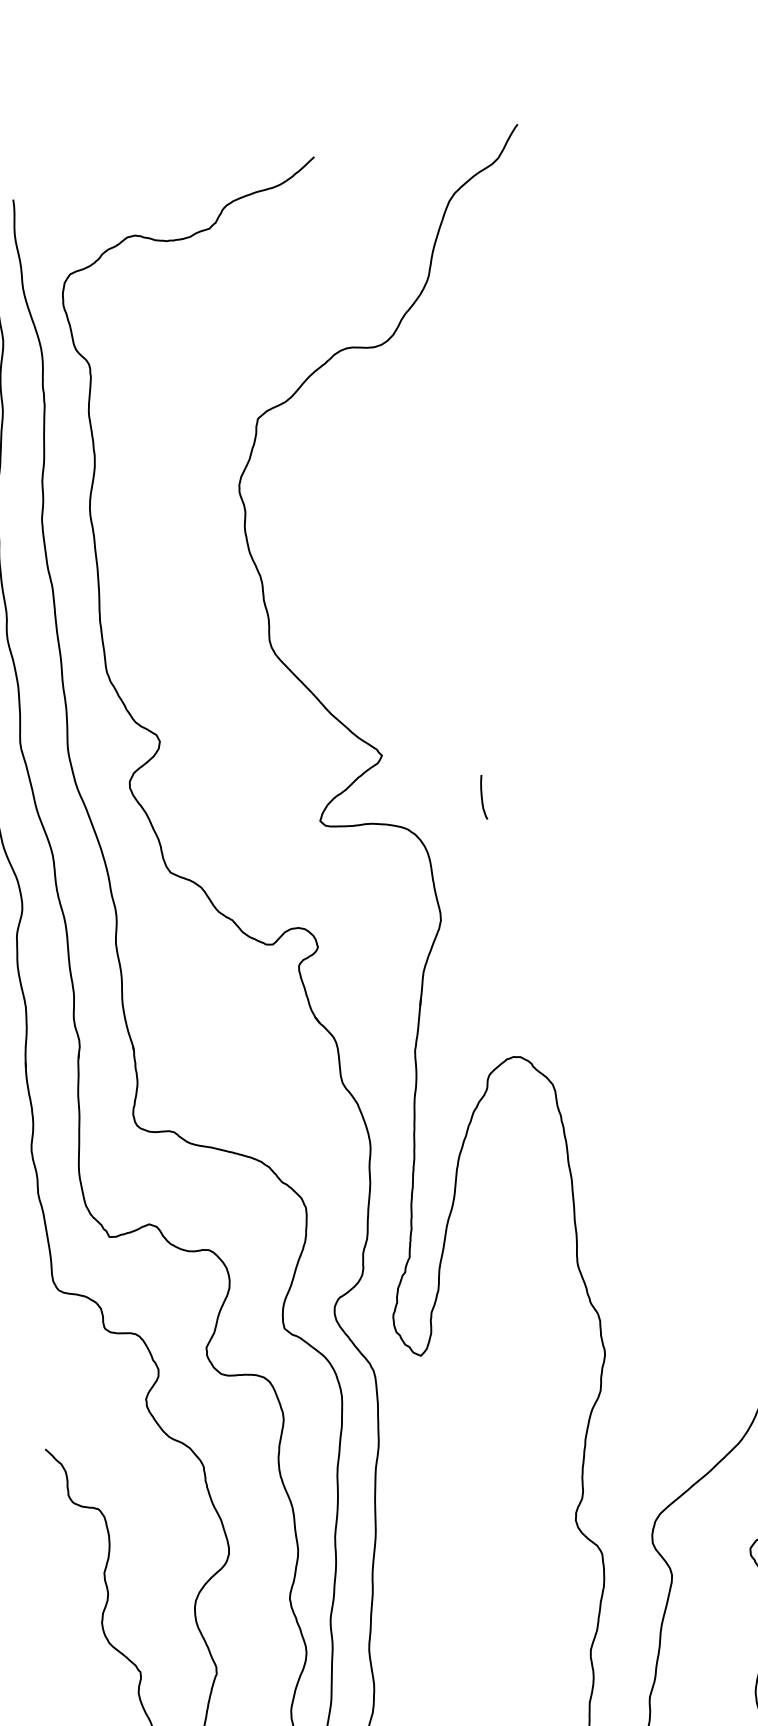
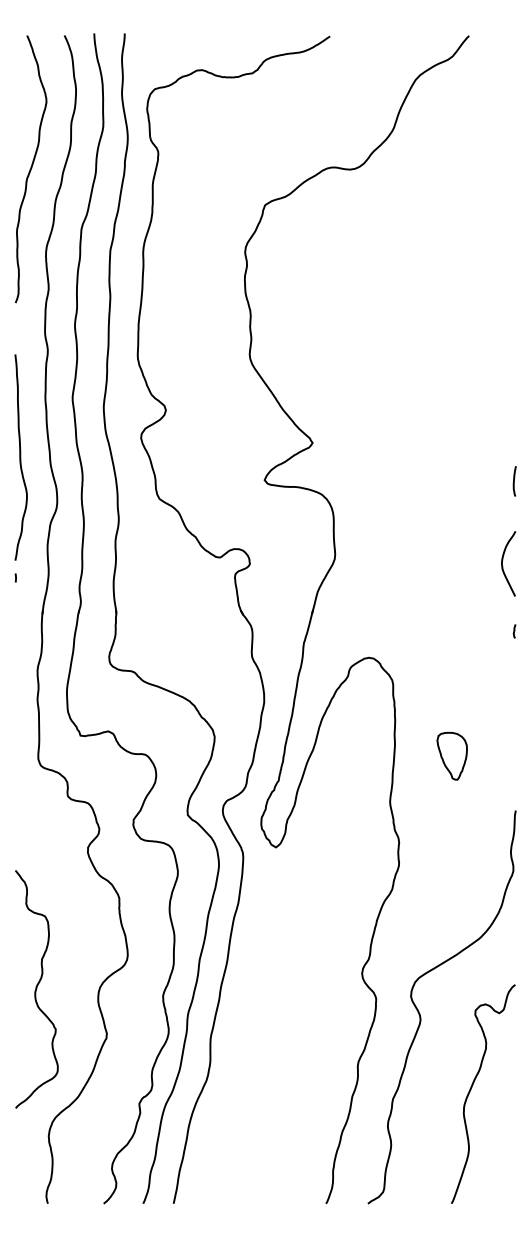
curve: (482, 797) -> (514, 481), moved
curve: (688, 883) -> (503, 560), added
curve: (720, 985) -> (514, 631), added
part: (656, 1181) -> (451, 755), added

